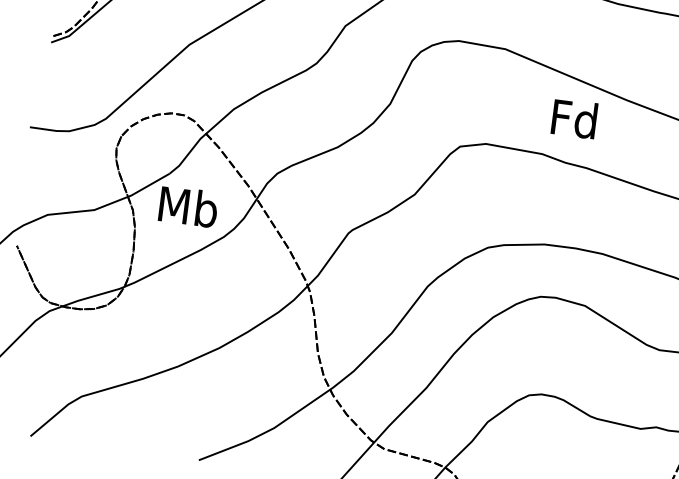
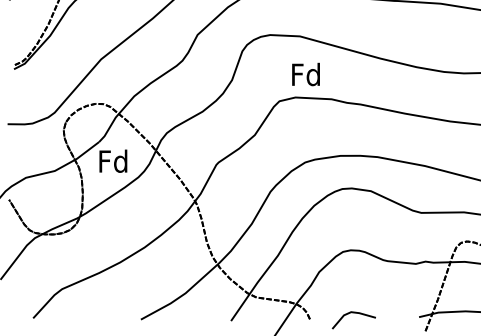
text: (573, 118) -> (305, 74), moved
text: (188, 205) -> (113, 160), Mb -> Fd

